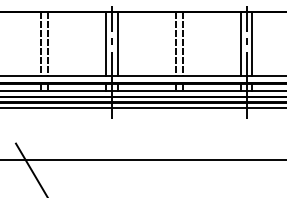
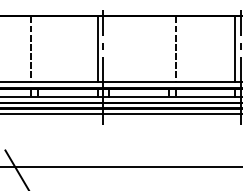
line: (48, 44) -> (38, 49), removed
line: (117, 44) -> (109, 49), removed
line: (175, 44) -> (168, 49), removed

